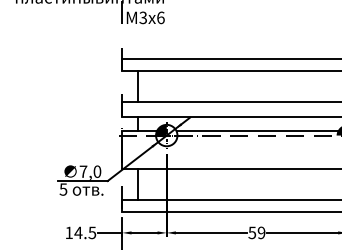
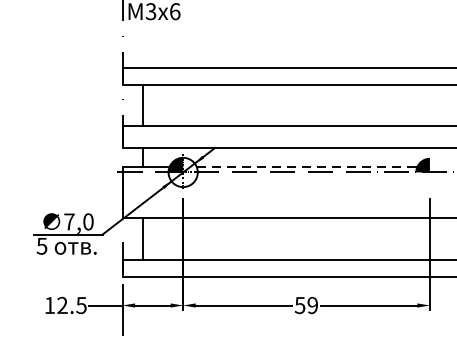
line: (256, 131) -> (305, 166), solid -> dashed
text: (78, 232) -> (62, 304), 14.5 -> 12.5

